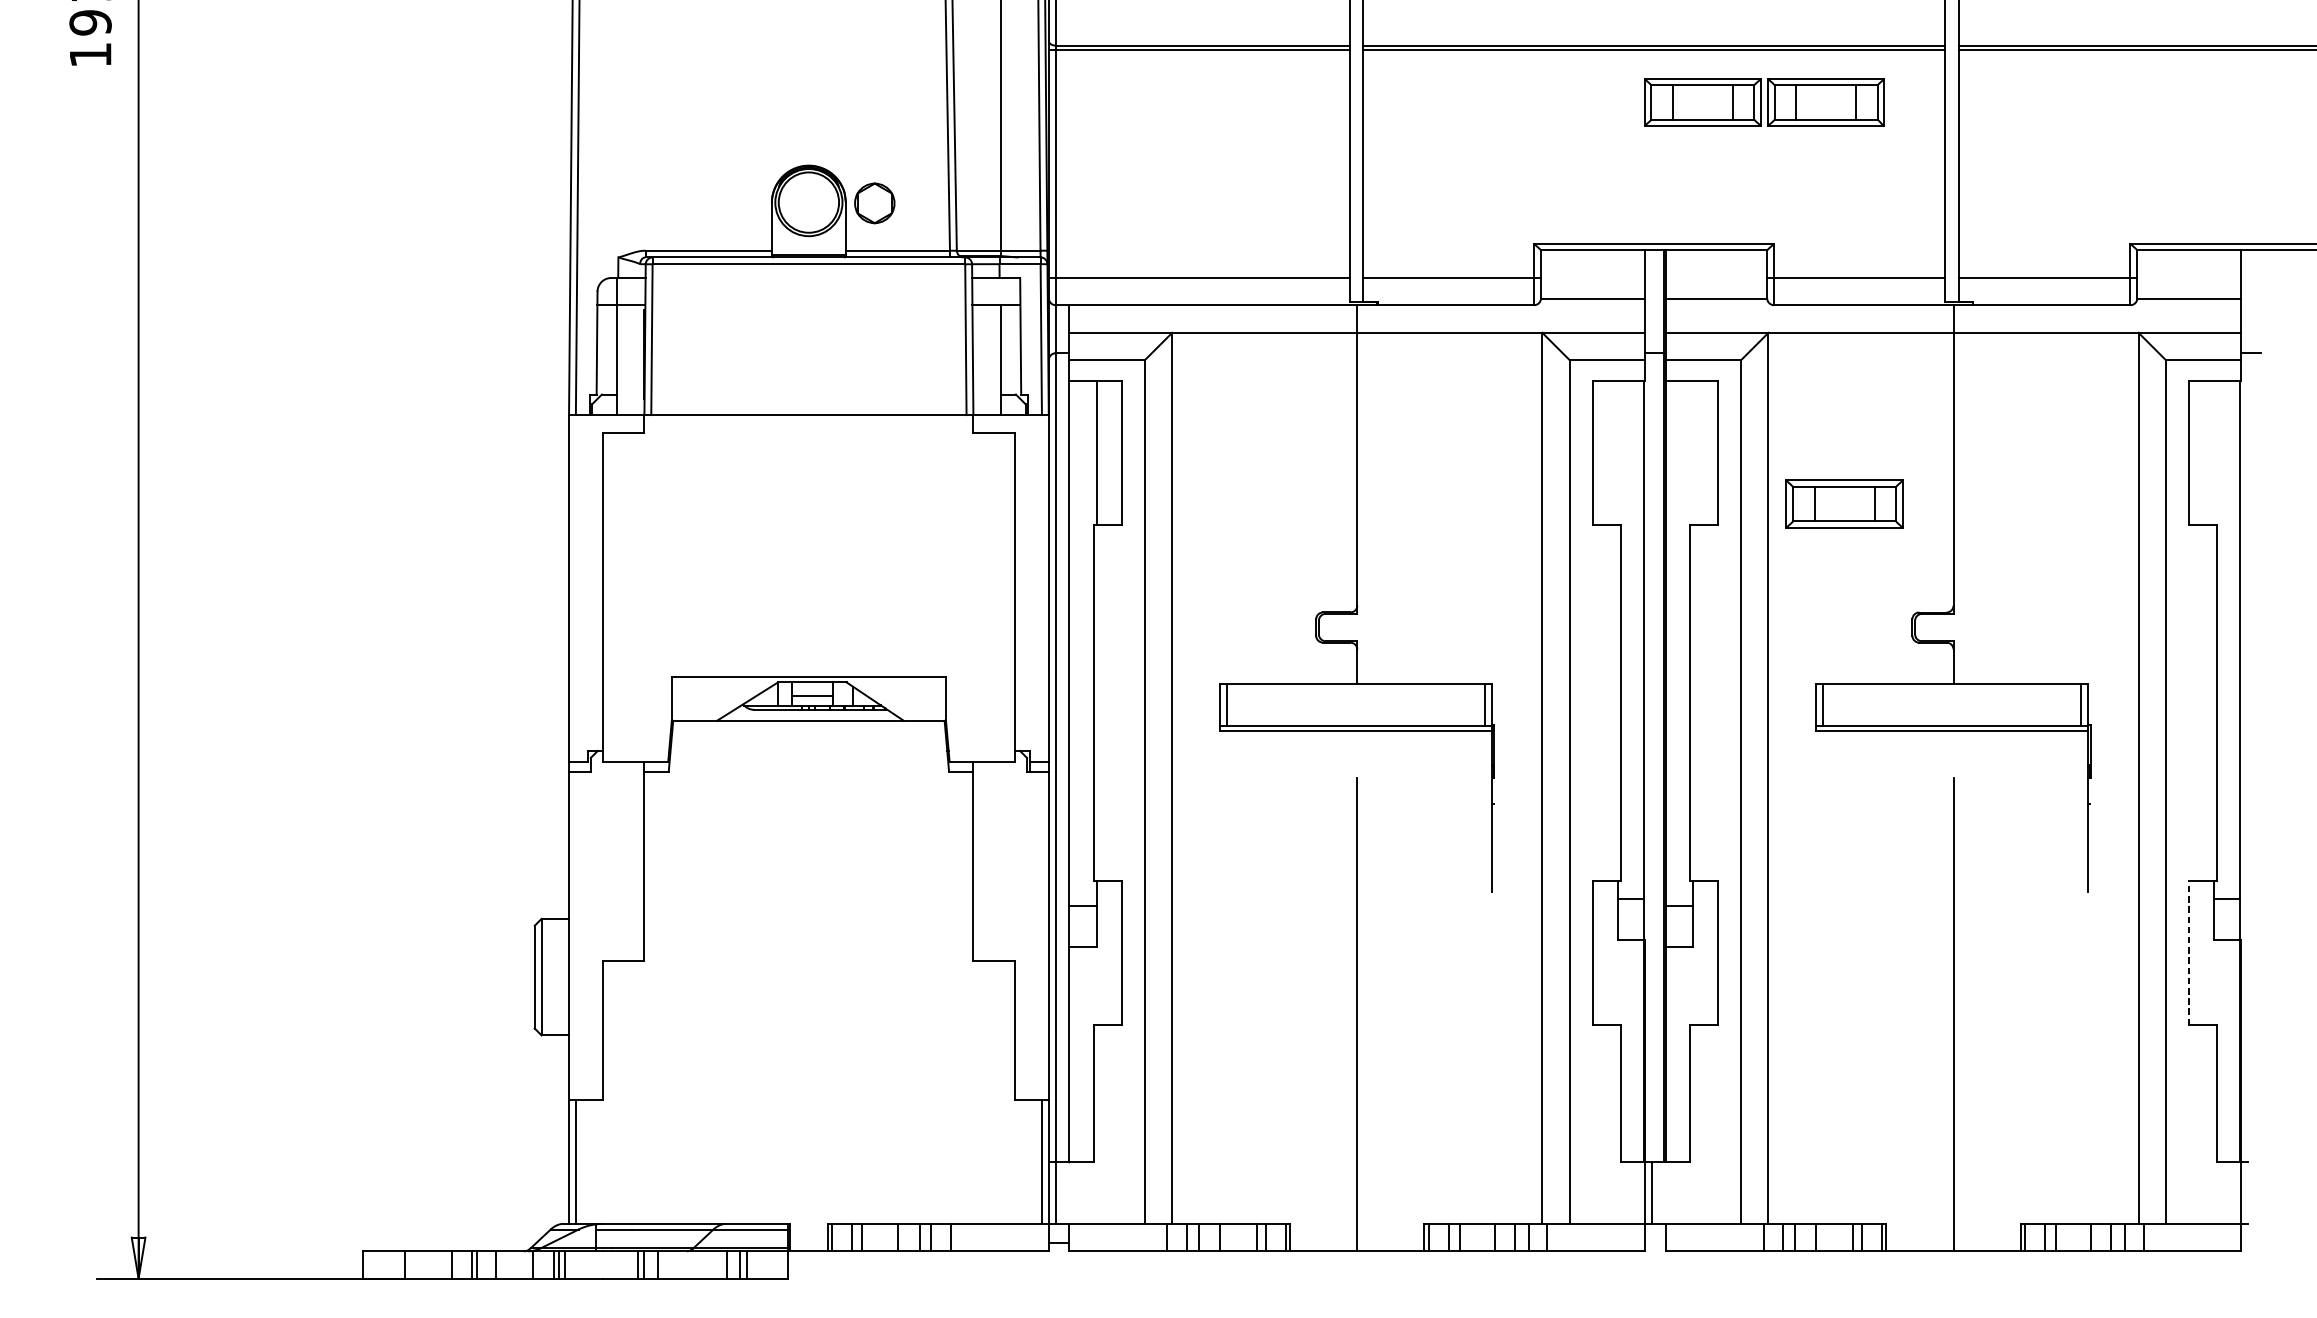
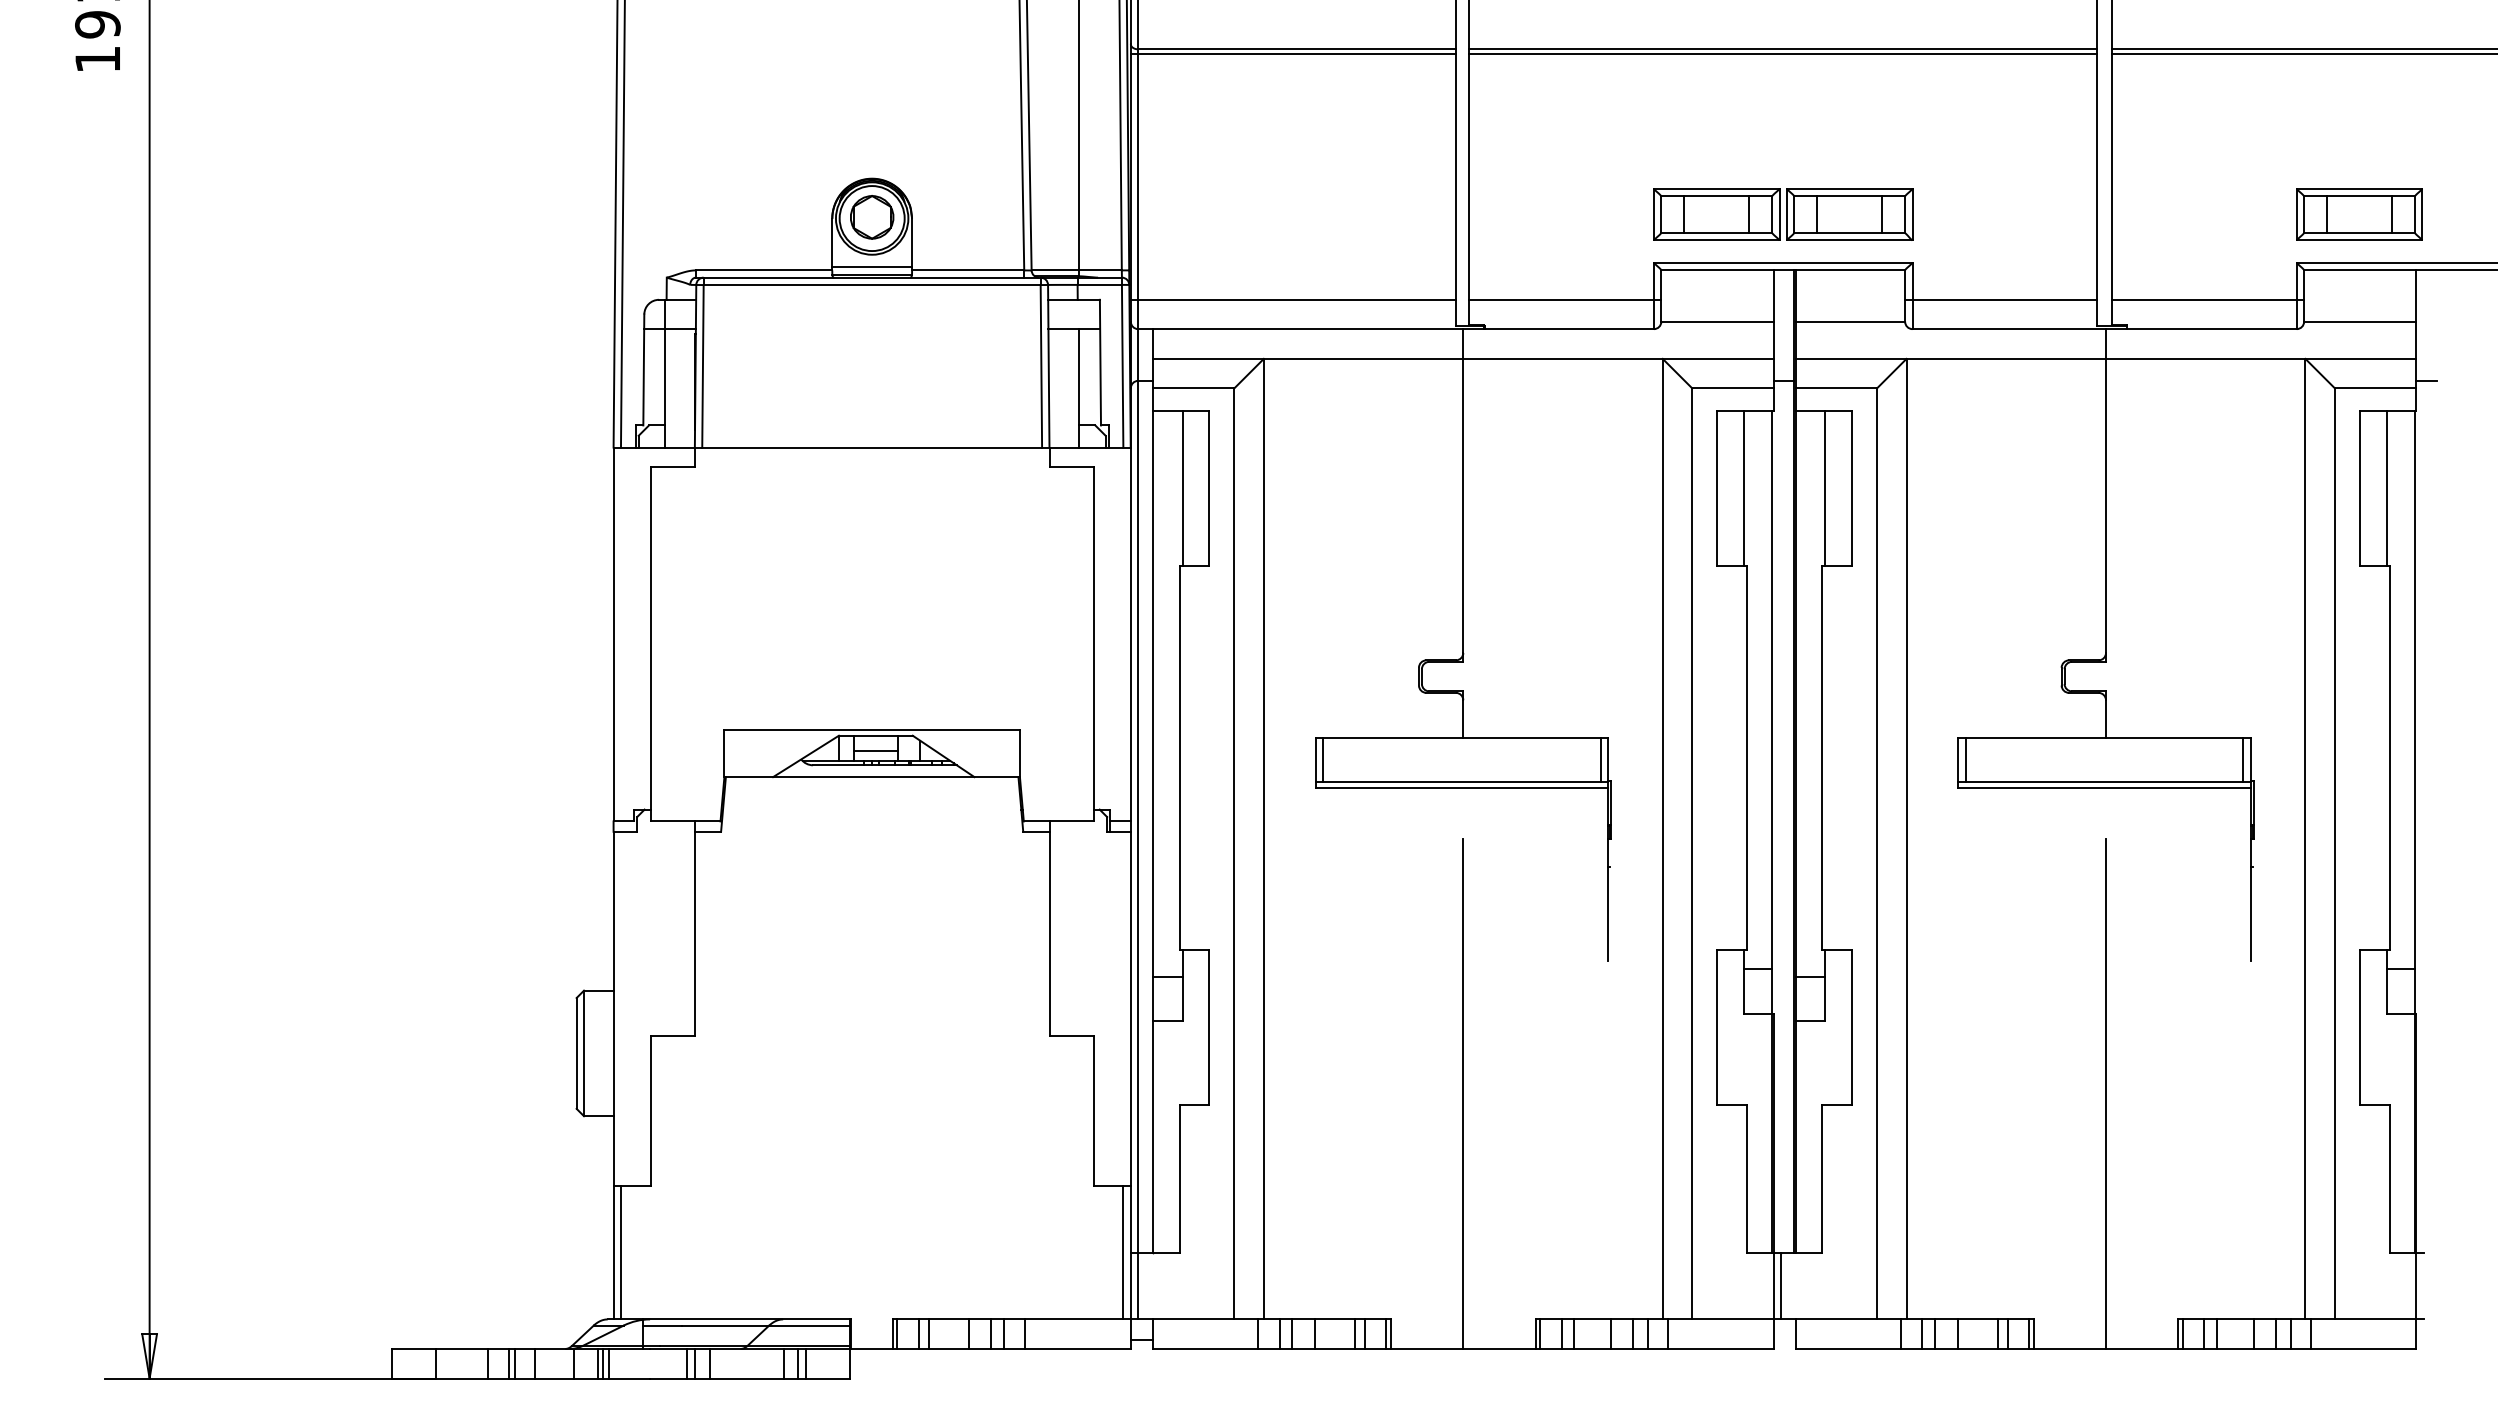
part: (1764, 102) -> (1783, 214), moved
part: (875, 203) -> (872, 217), moved
line: (809, 248) -> (872, 267), added
line: (1618, 452) -> (1744, 487), added
line: (1693, 452) -> (1825, 487), added
line: (2213, 452) -> (2386, 487), added
part: (1844, 504) -> (2359, 214), moved
line: (2189, 953) -> (2360, 1027), dashed -> solid

